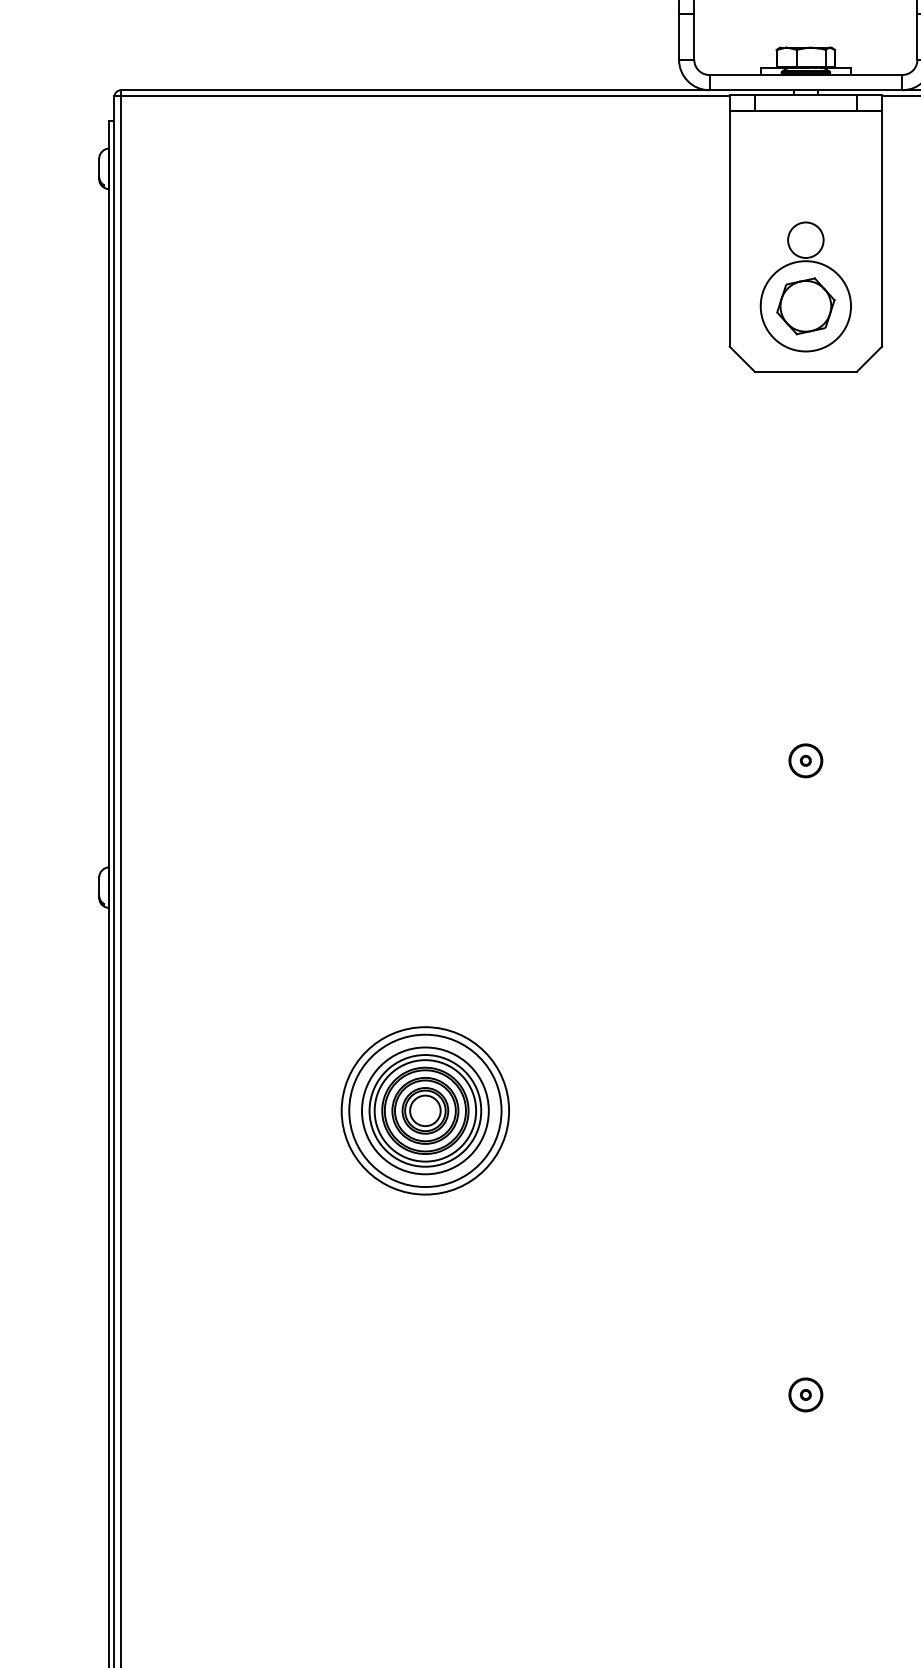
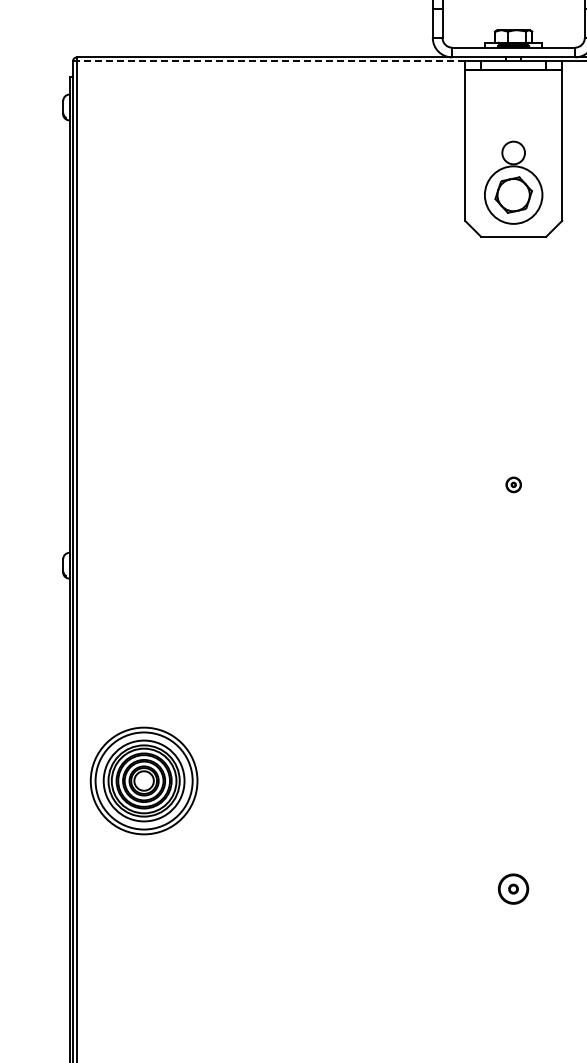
line: (424, 96) -> (270, 61), solid -> dashed
part: (805, 760) -> (513, 484), size x0.7
part: (424, 1110) -> (143, 780), moved
part: (805, 1394) -> (513, 888), size x1.4

